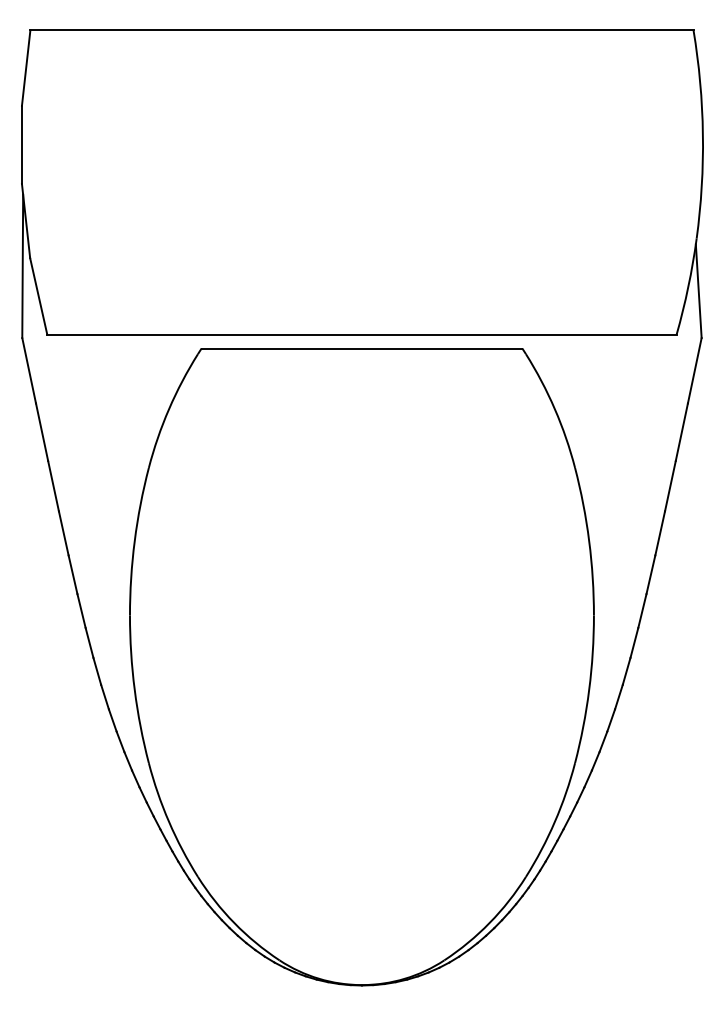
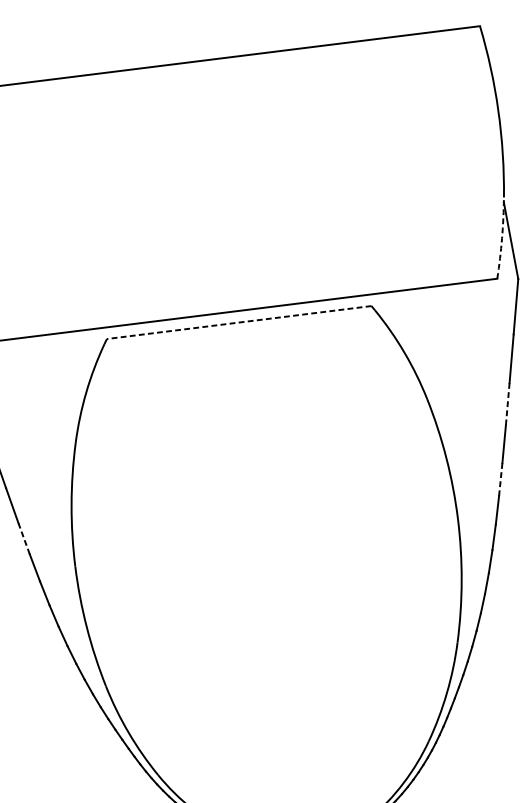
arc: (688, 286) -> (502, 237), solid -> dashed
line: (361, 348) -> (238, 322), solid -> dashed
line: (670, 486) -> (507, 404), solid -> dashed
line: (73, 574) -> (24, 538), solid -> dashed
line: (650, 574) -> (500, 479), solid -> dashed

